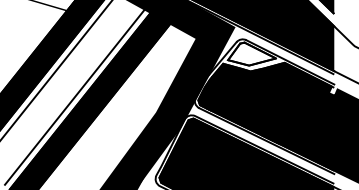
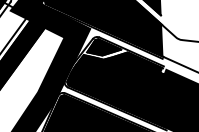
fill: (252, 53) -> (104, 46), added

